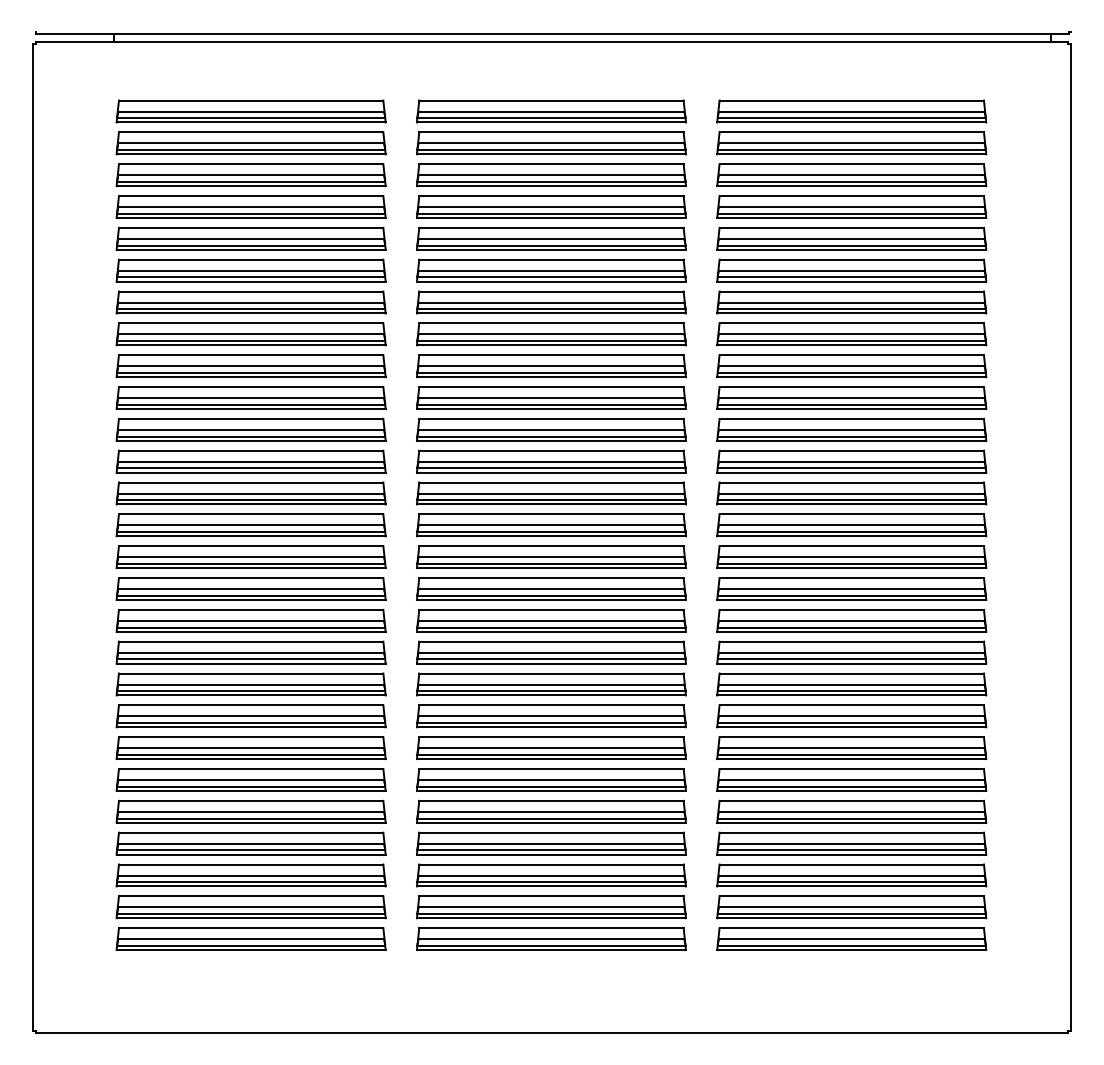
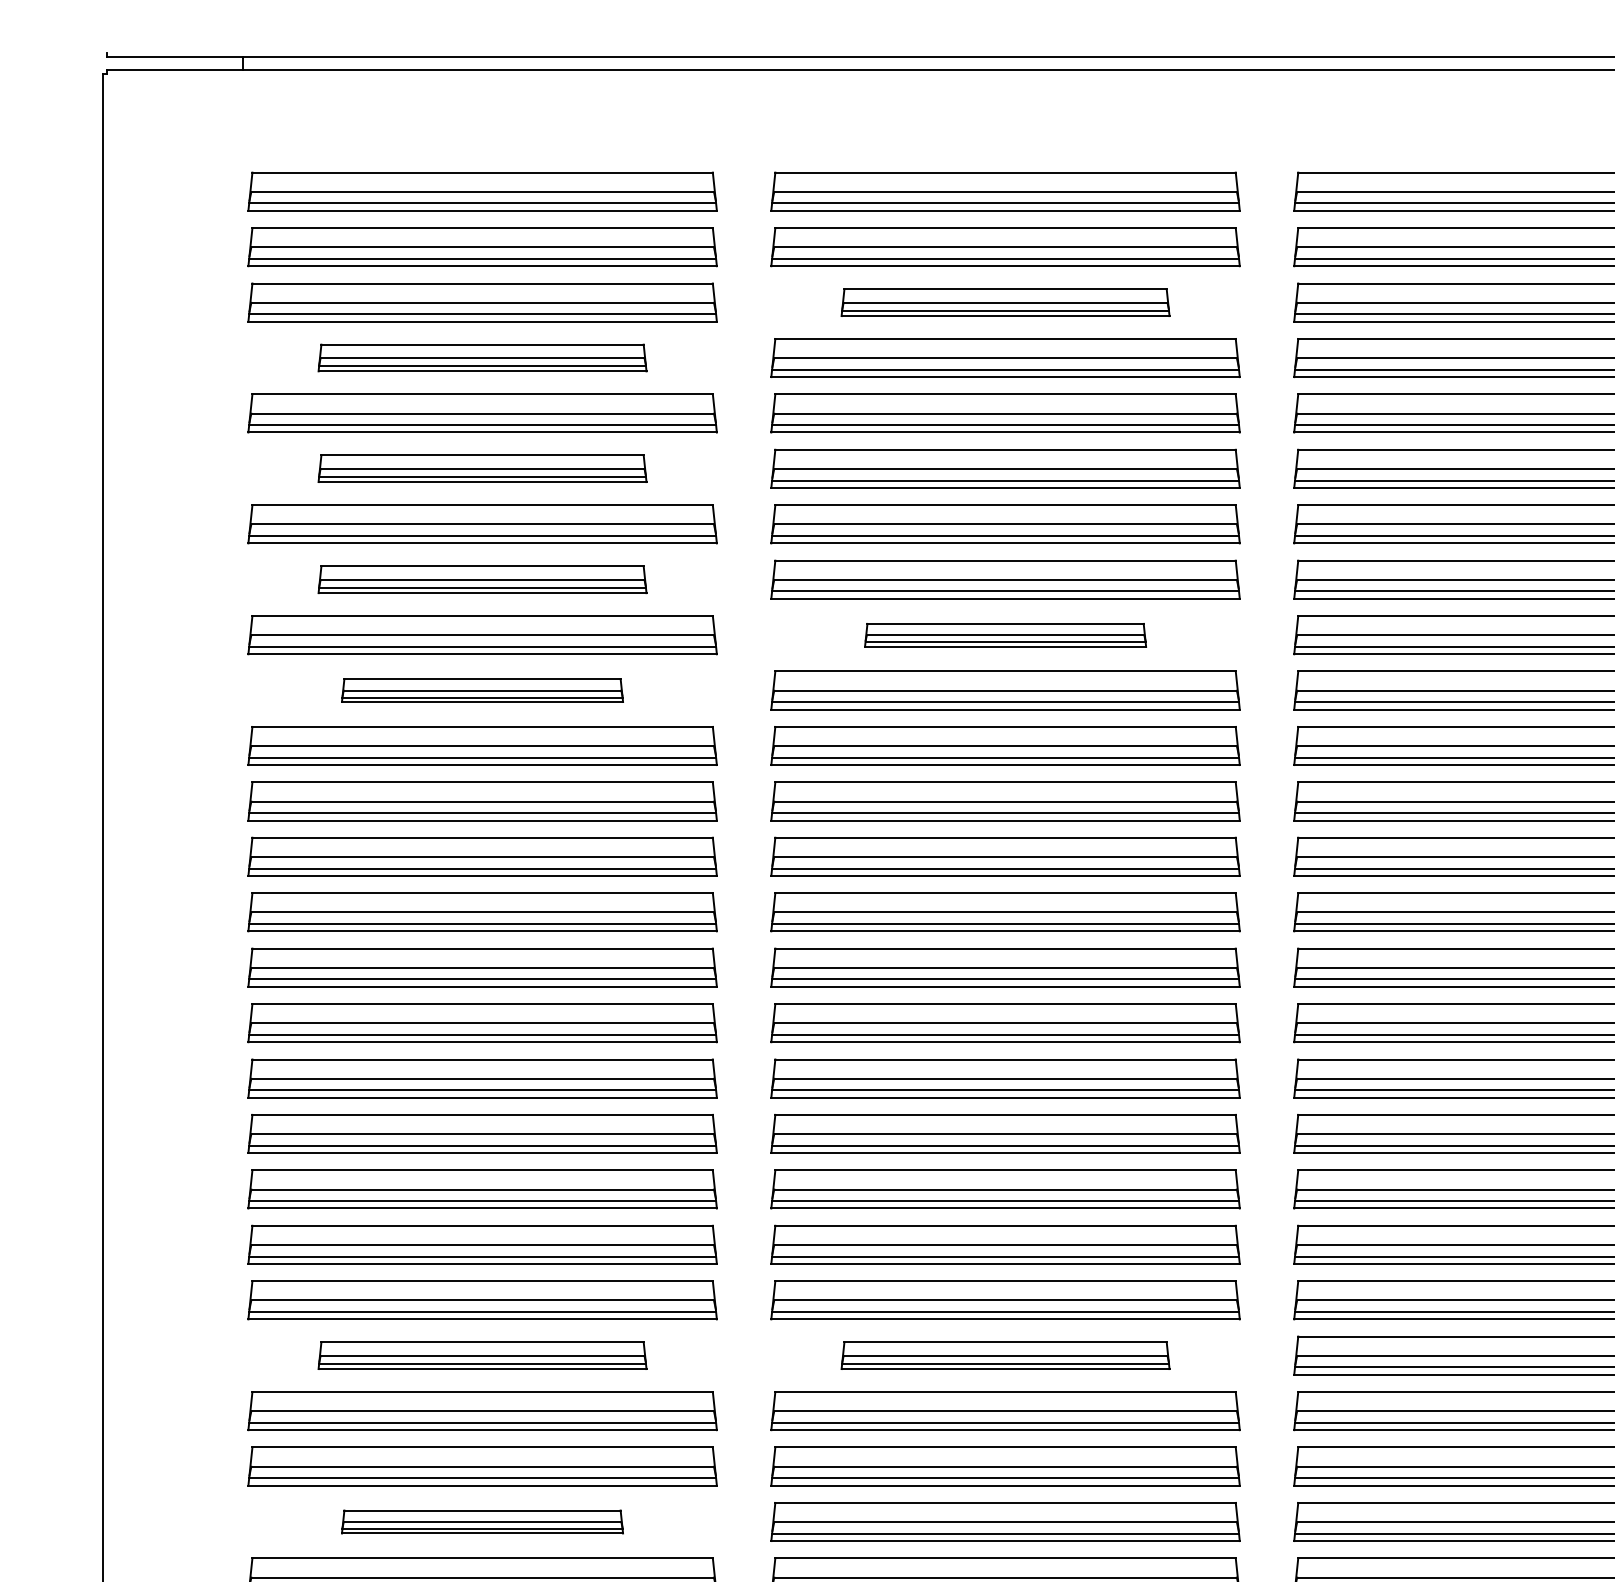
part: (551, 175) -> (1005, 303), size x0.7
part: (250, 206) -> (481, 357), size x0.7
part: (250, 270) -> (481, 468), size x0.7
part: (250, 334) -> (481, 579), size x0.7
part: (551, 366) -> (1005, 635), size x0.6
part: (250, 397) -> (481, 689), size x0.6
part: (250, 779) -> (481, 1354), size x0.7
part: (551, 779) -> (1005, 1354), size x0.7
part: (250, 875) -> (481, 1522), size x0.6

